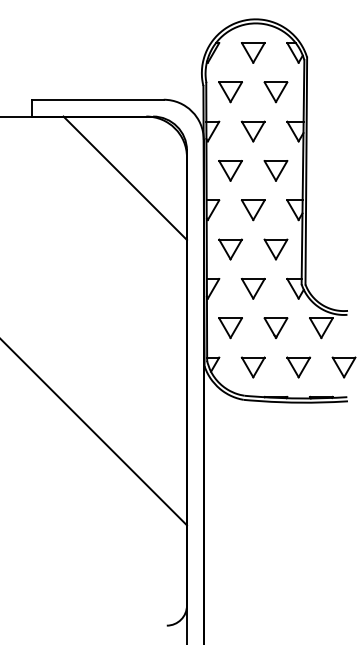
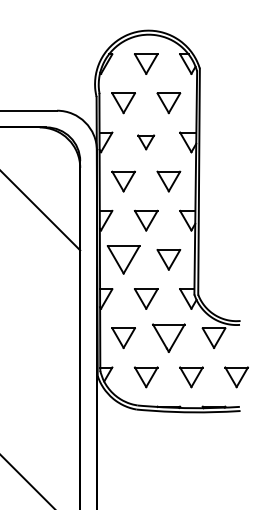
part: (252, 131) -> (145, 142), size x0.7
part: (230, 249) -> (123, 259), size x1.4
part: (275, 327) -> (168, 337), size x1.4

